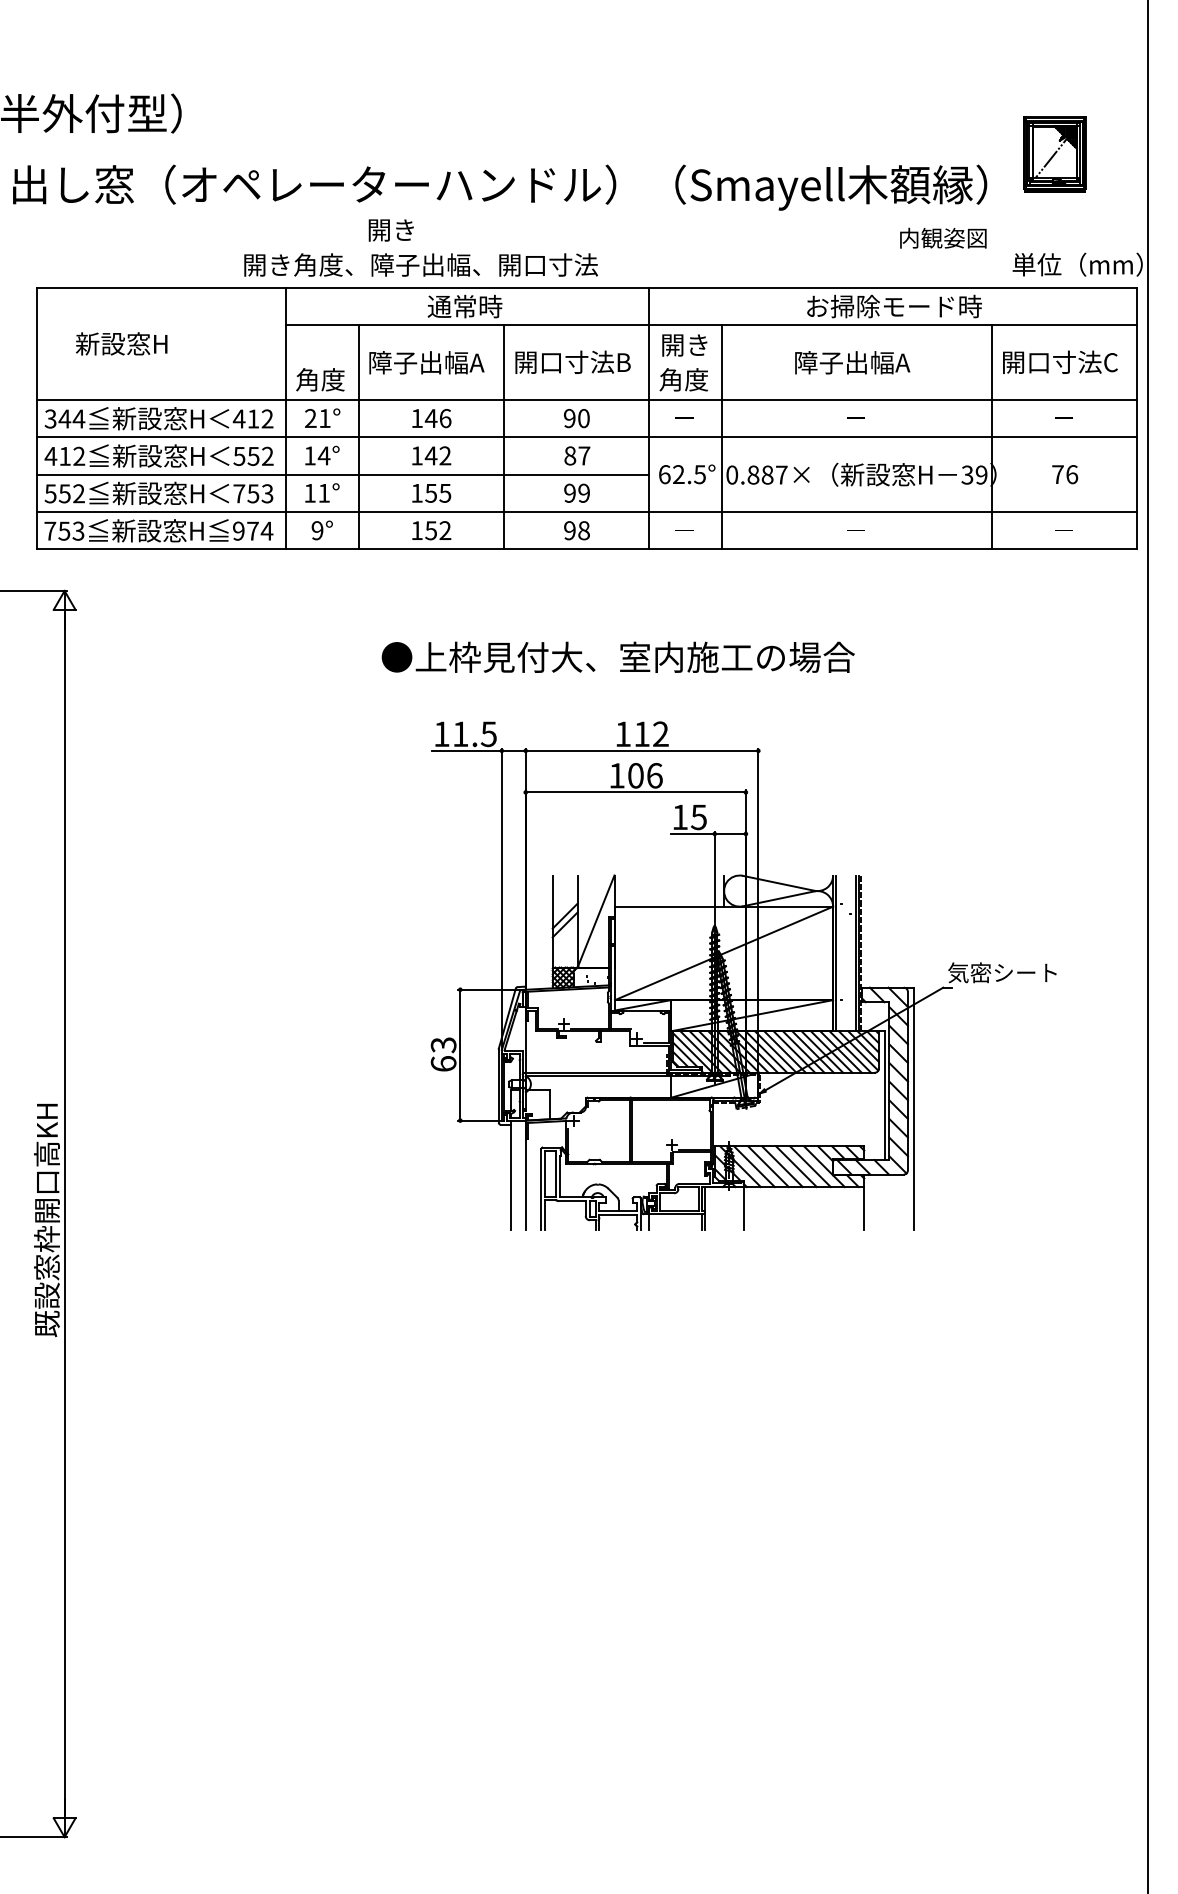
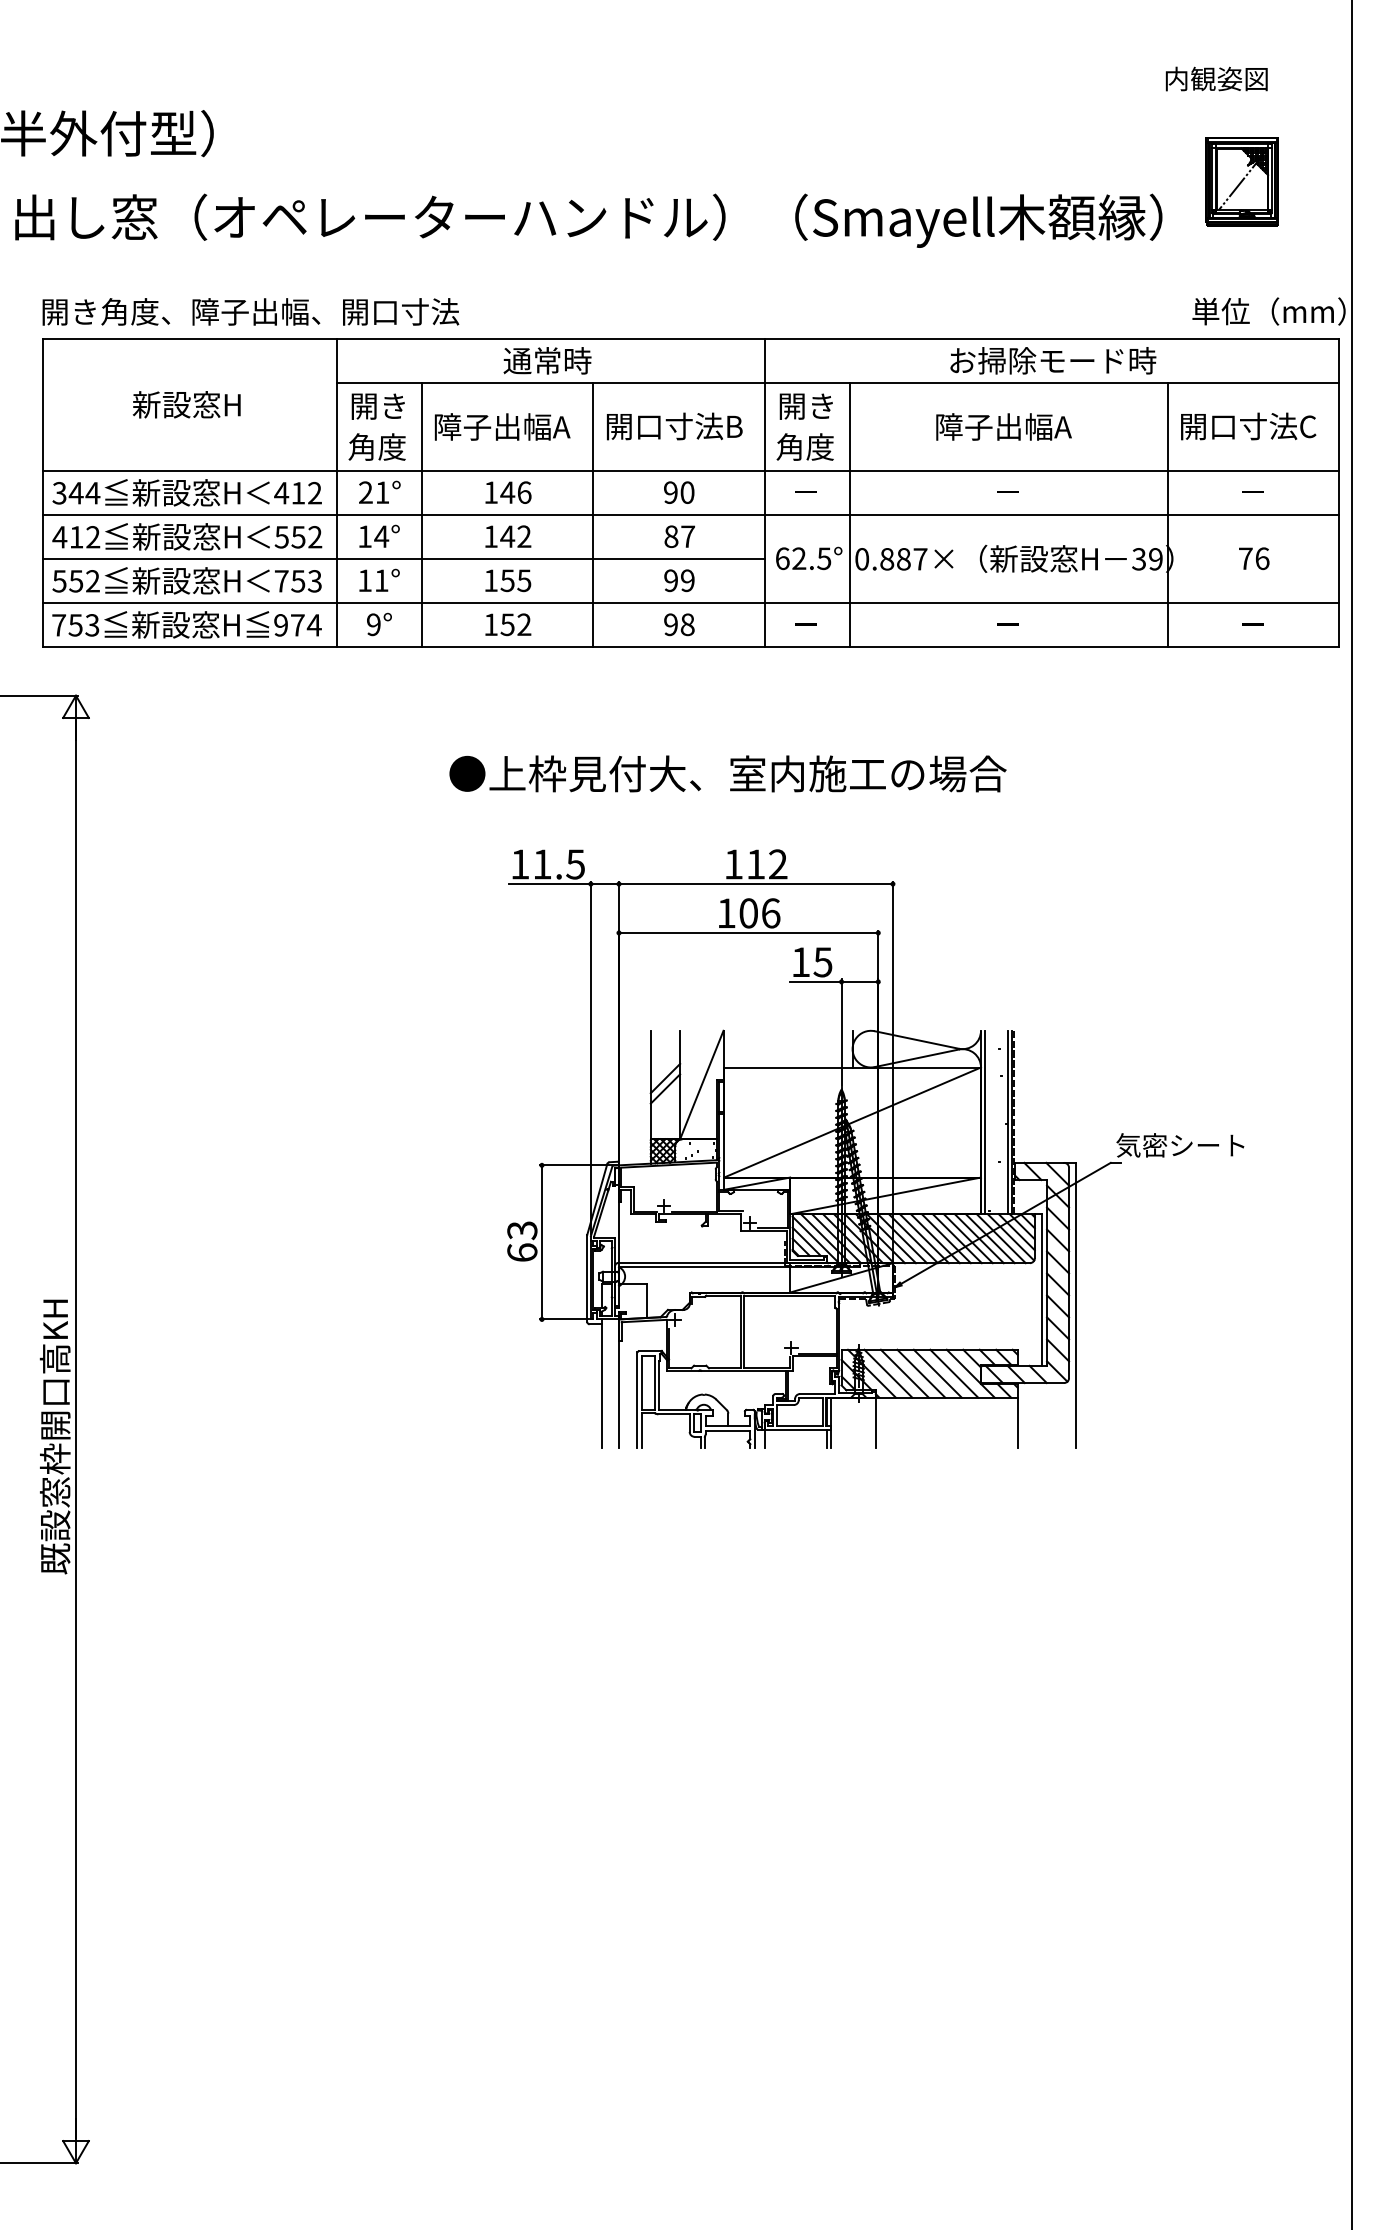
text: (390, 230) -> (377, 406), moved
text: (943, 237) -> (1216, 78), moved
text: (420, 264) -> (250, 311), moved
text: (121, 343) -> (186, 404), moved

